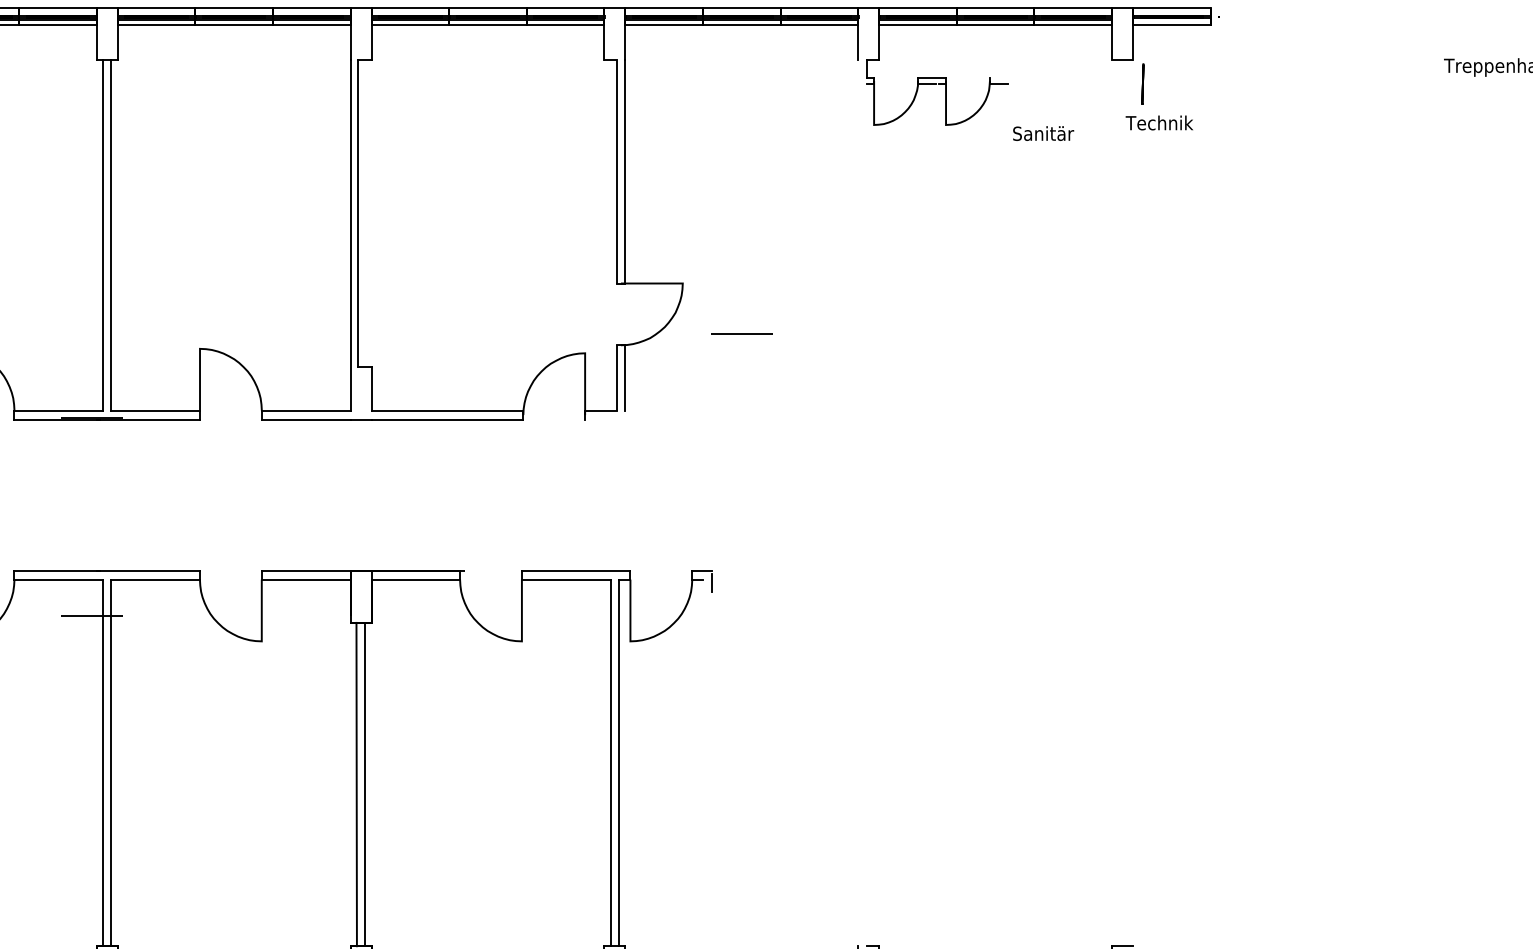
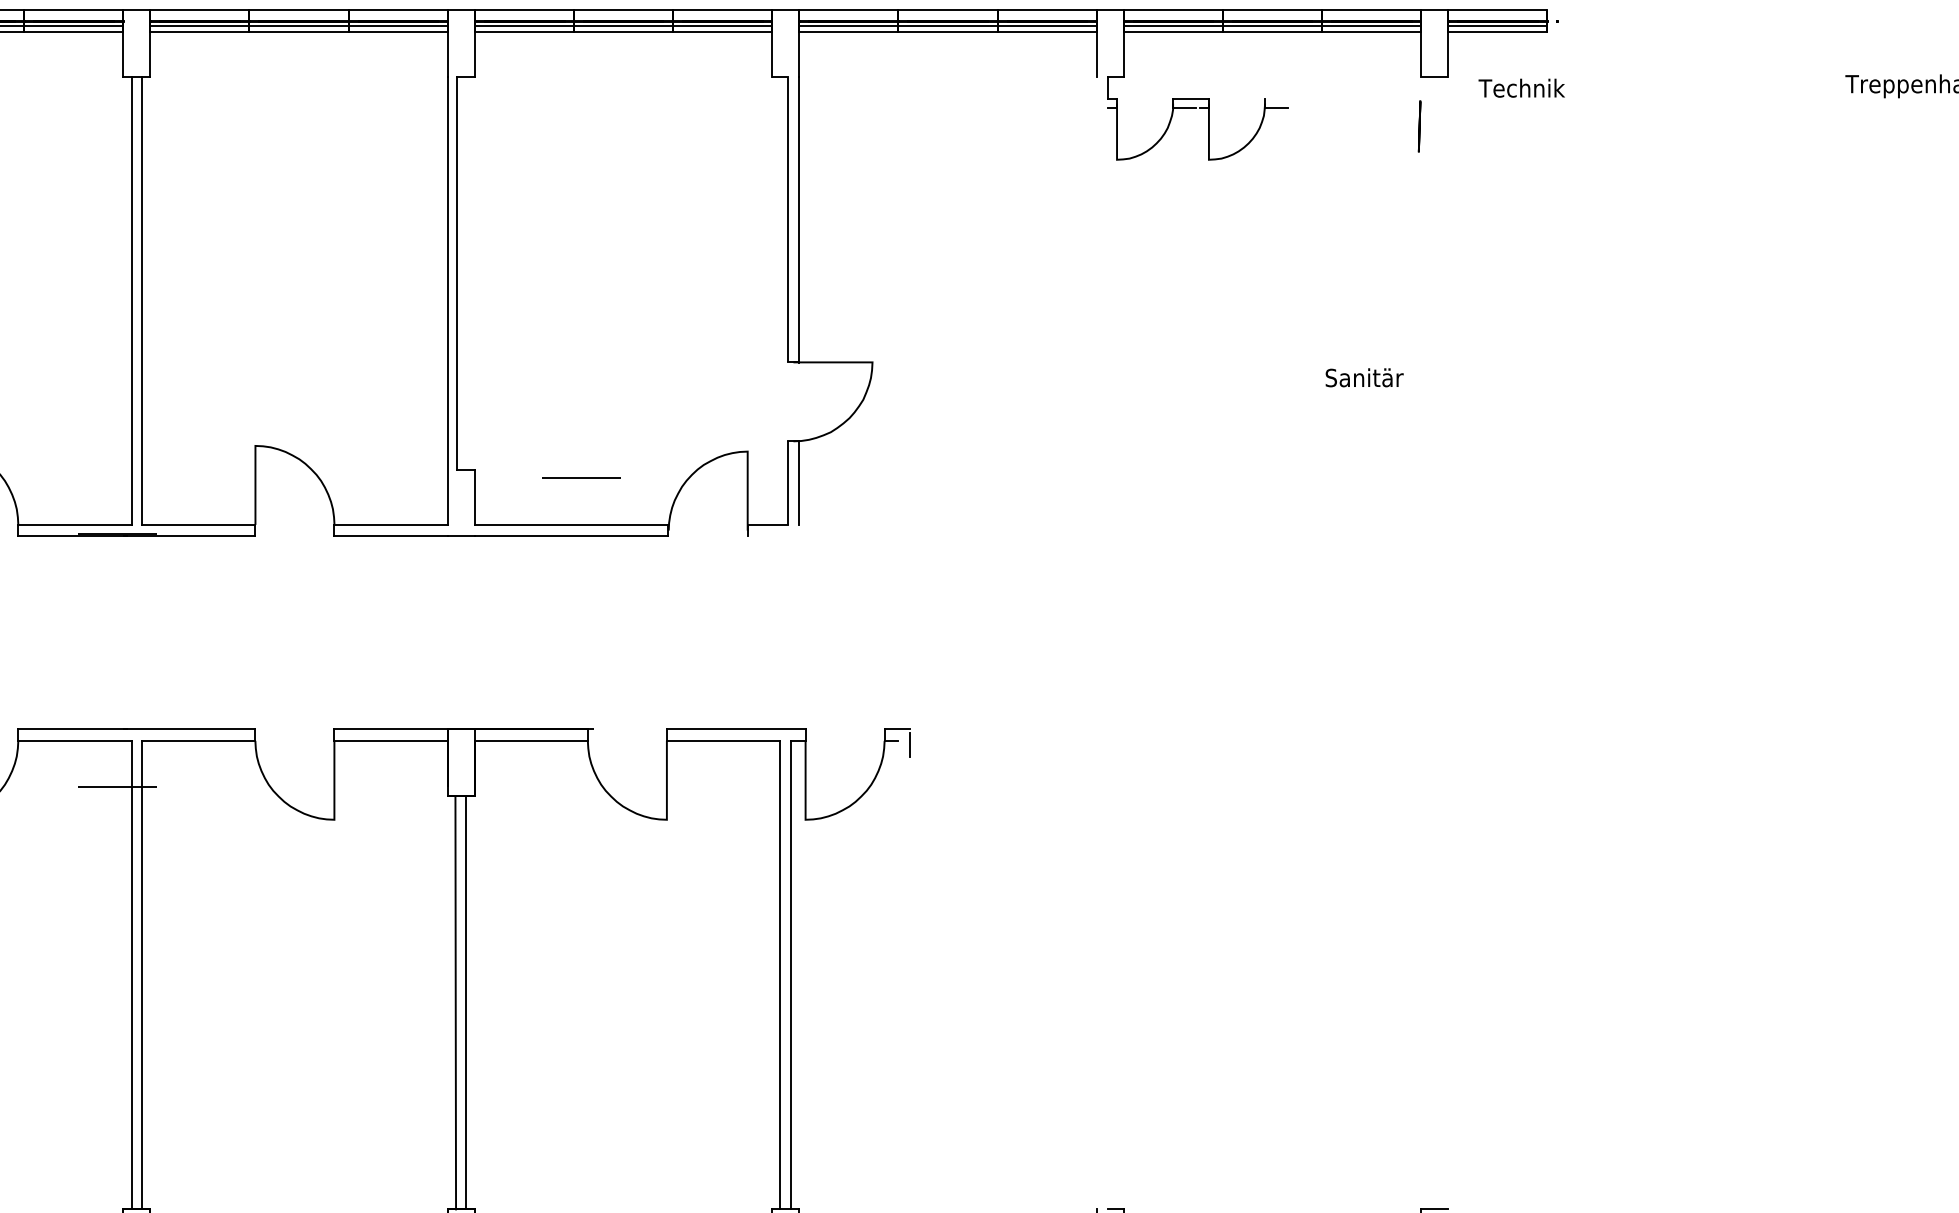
line: (1171, 19) -> (1497, 25), added
line: (1142, 84) -> (1419, 126), moved
text: (1159, 122) -> (1521, 87), moved
text: (1043, 133) -> (1364, 377), moved
line: (741, 333) -> (581, 477), moved

